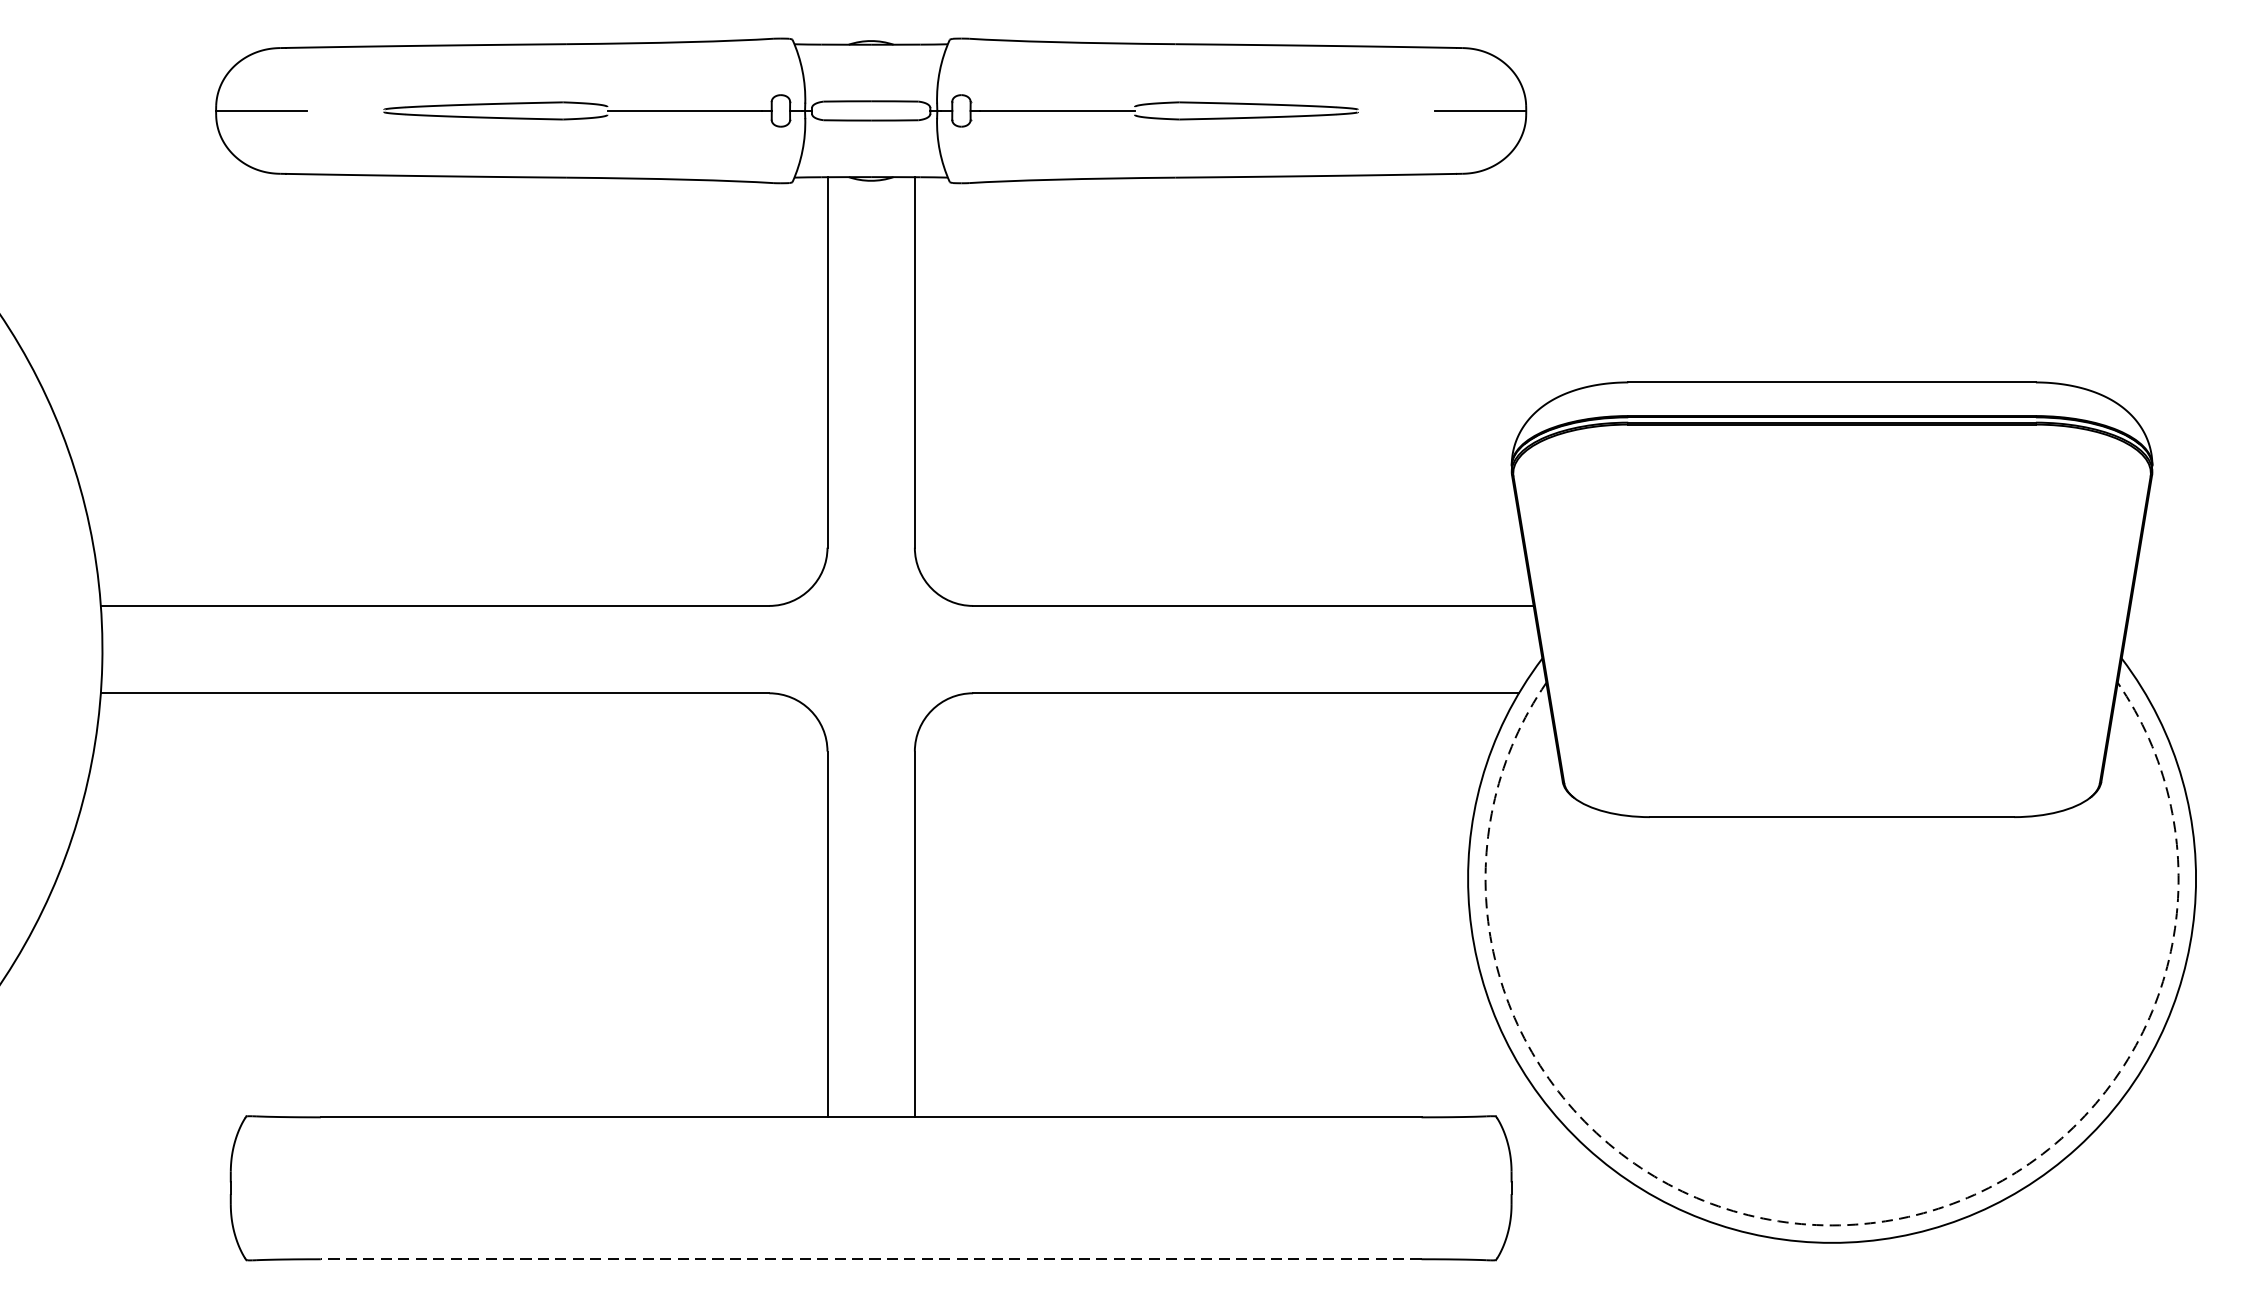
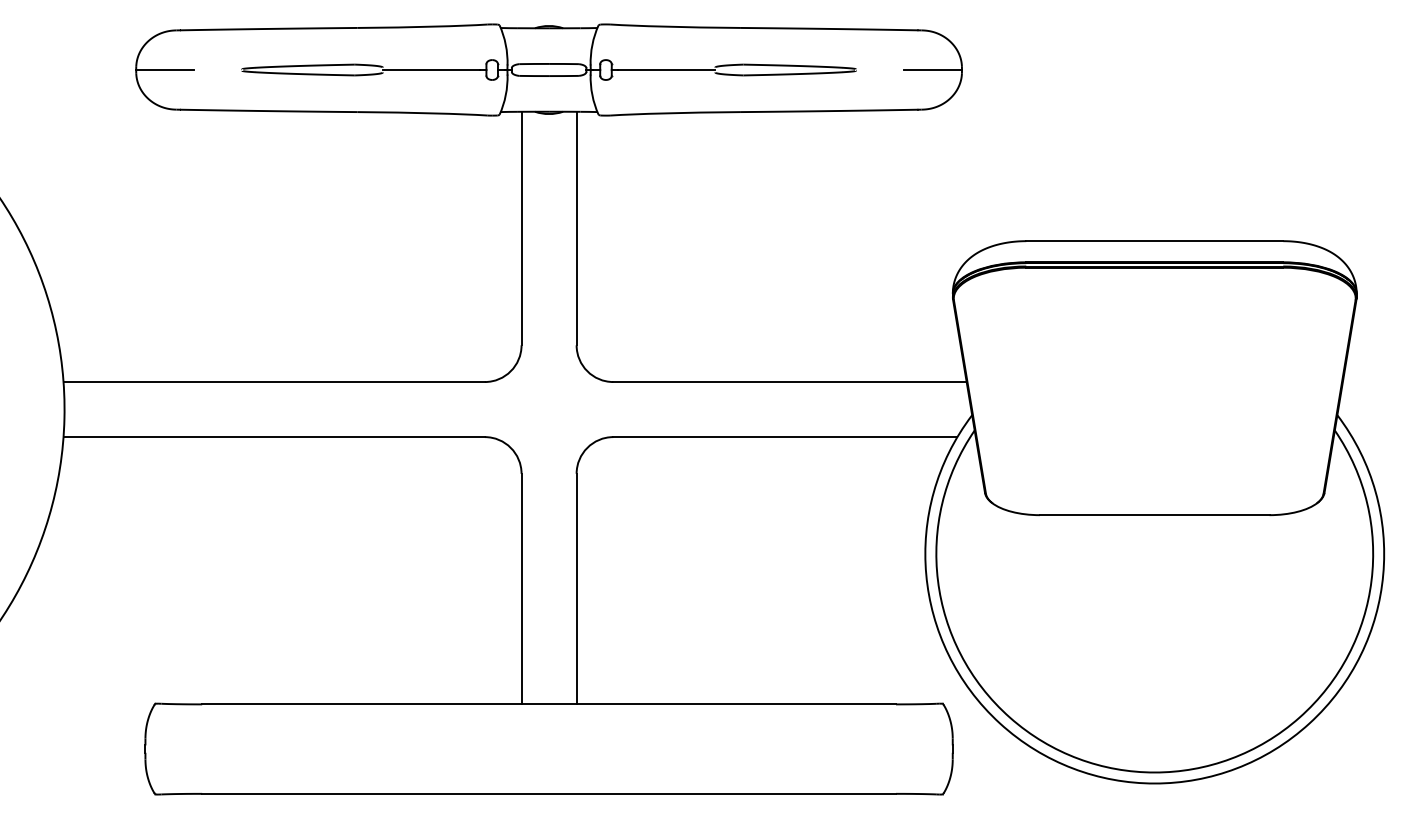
arc: (1831, 1225) -> (1154, 772), dashed -> solid
line: (871, 1258) -> (549, 793), dashed -> solid

